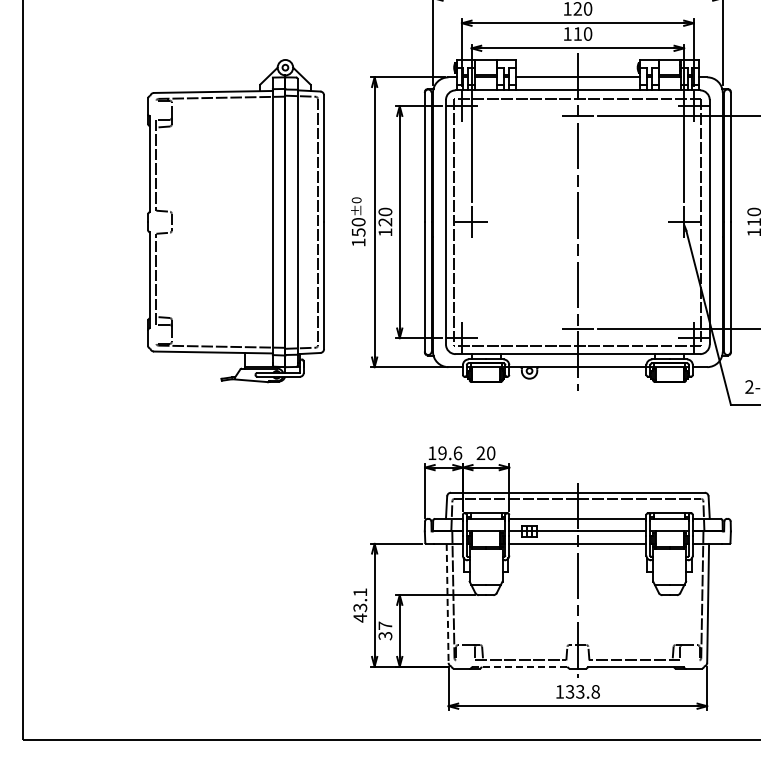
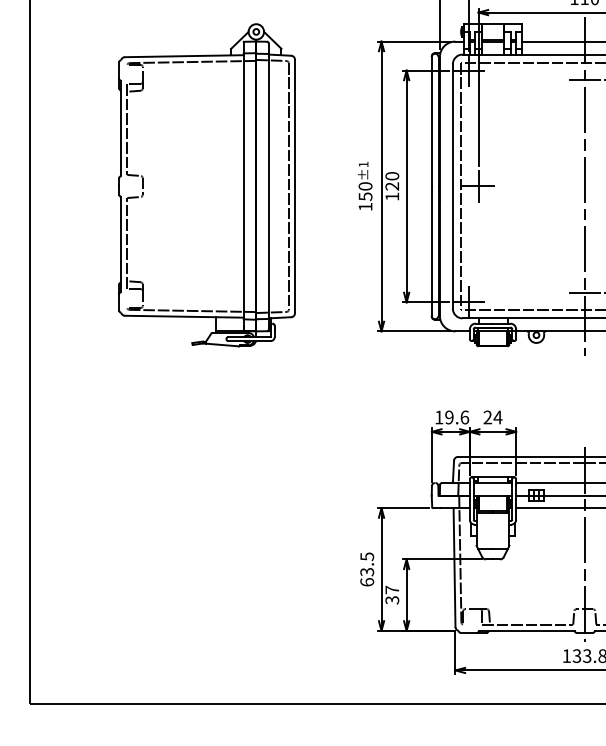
text: (356, 200) -> (363, 164), ±0 -> ±1
part: (235, 221) -> (206, 185), moved
text: (490, 453) -> (497, 417), 20 -> 24
line: (447, 603) -> (454, 567), dashed -> solid
text: (360, 605) -> (367, 569), 43.1 -> 63.5
line: (519, 666) -> (526, 630), dashed -> solid

